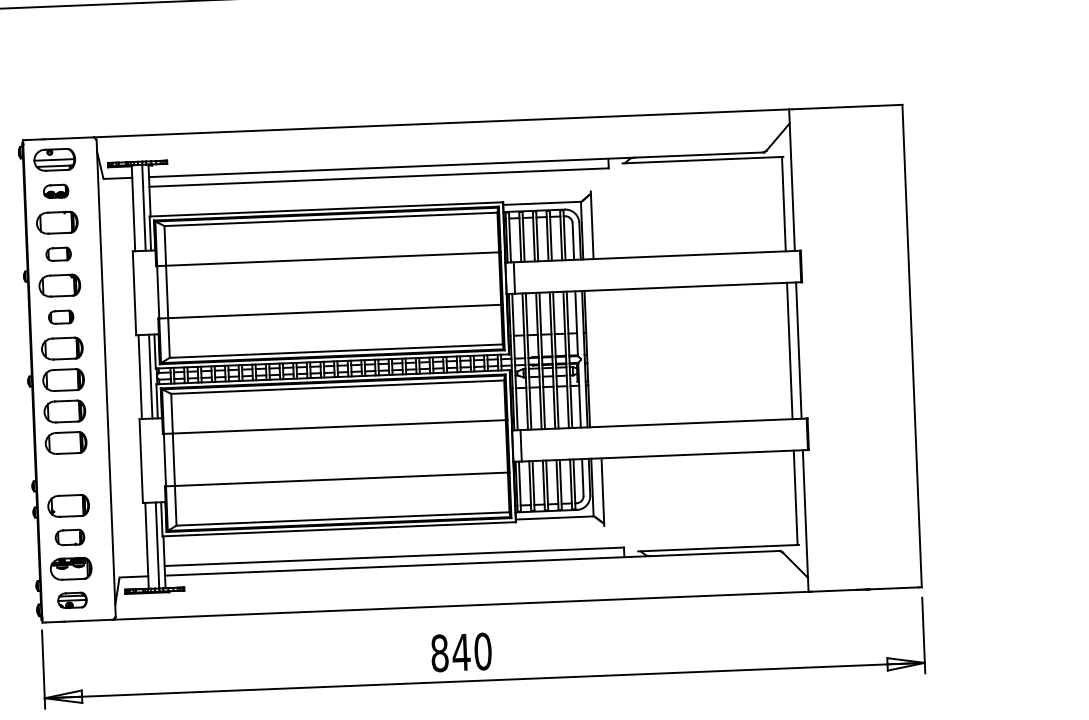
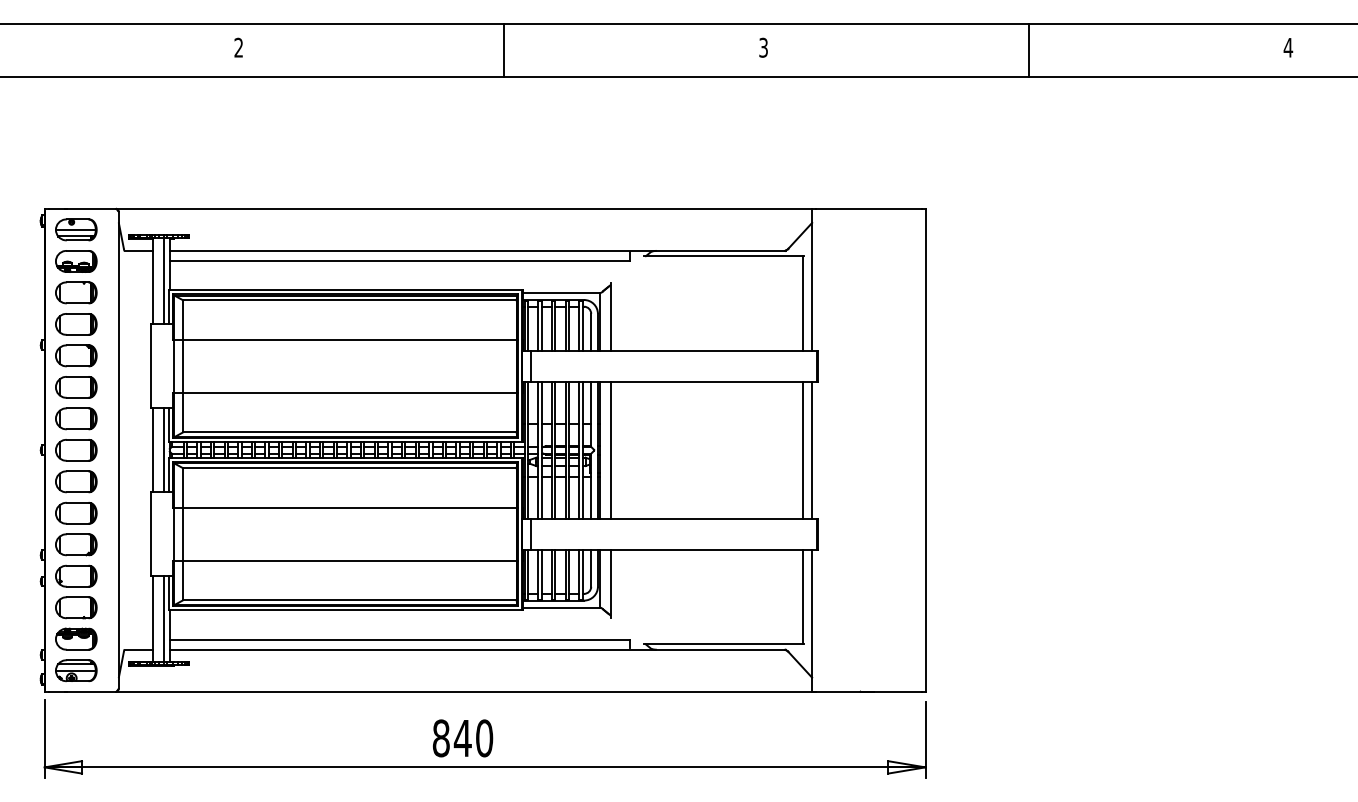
part: (56, 191) -> (76, 261), size x1.67
part: (58, 254) -> (76, 324), size x1.67
part: (61, 317) -> (76, 387), size x1.67
line: (597, 358) -> (610, 450), added
part: (67, 474) -> (76, 544), added
part: (70, 537) -> (76, 607), size x1.43
part: (72, 600) -> (76, 670), size x1.43

